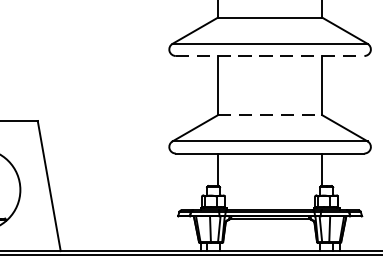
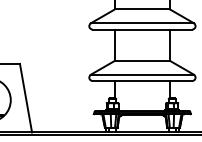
line: (270, 55) -> (142, 29), dashed -> solid
line: (270, 114) -> (142, 60), dashed -> solid

